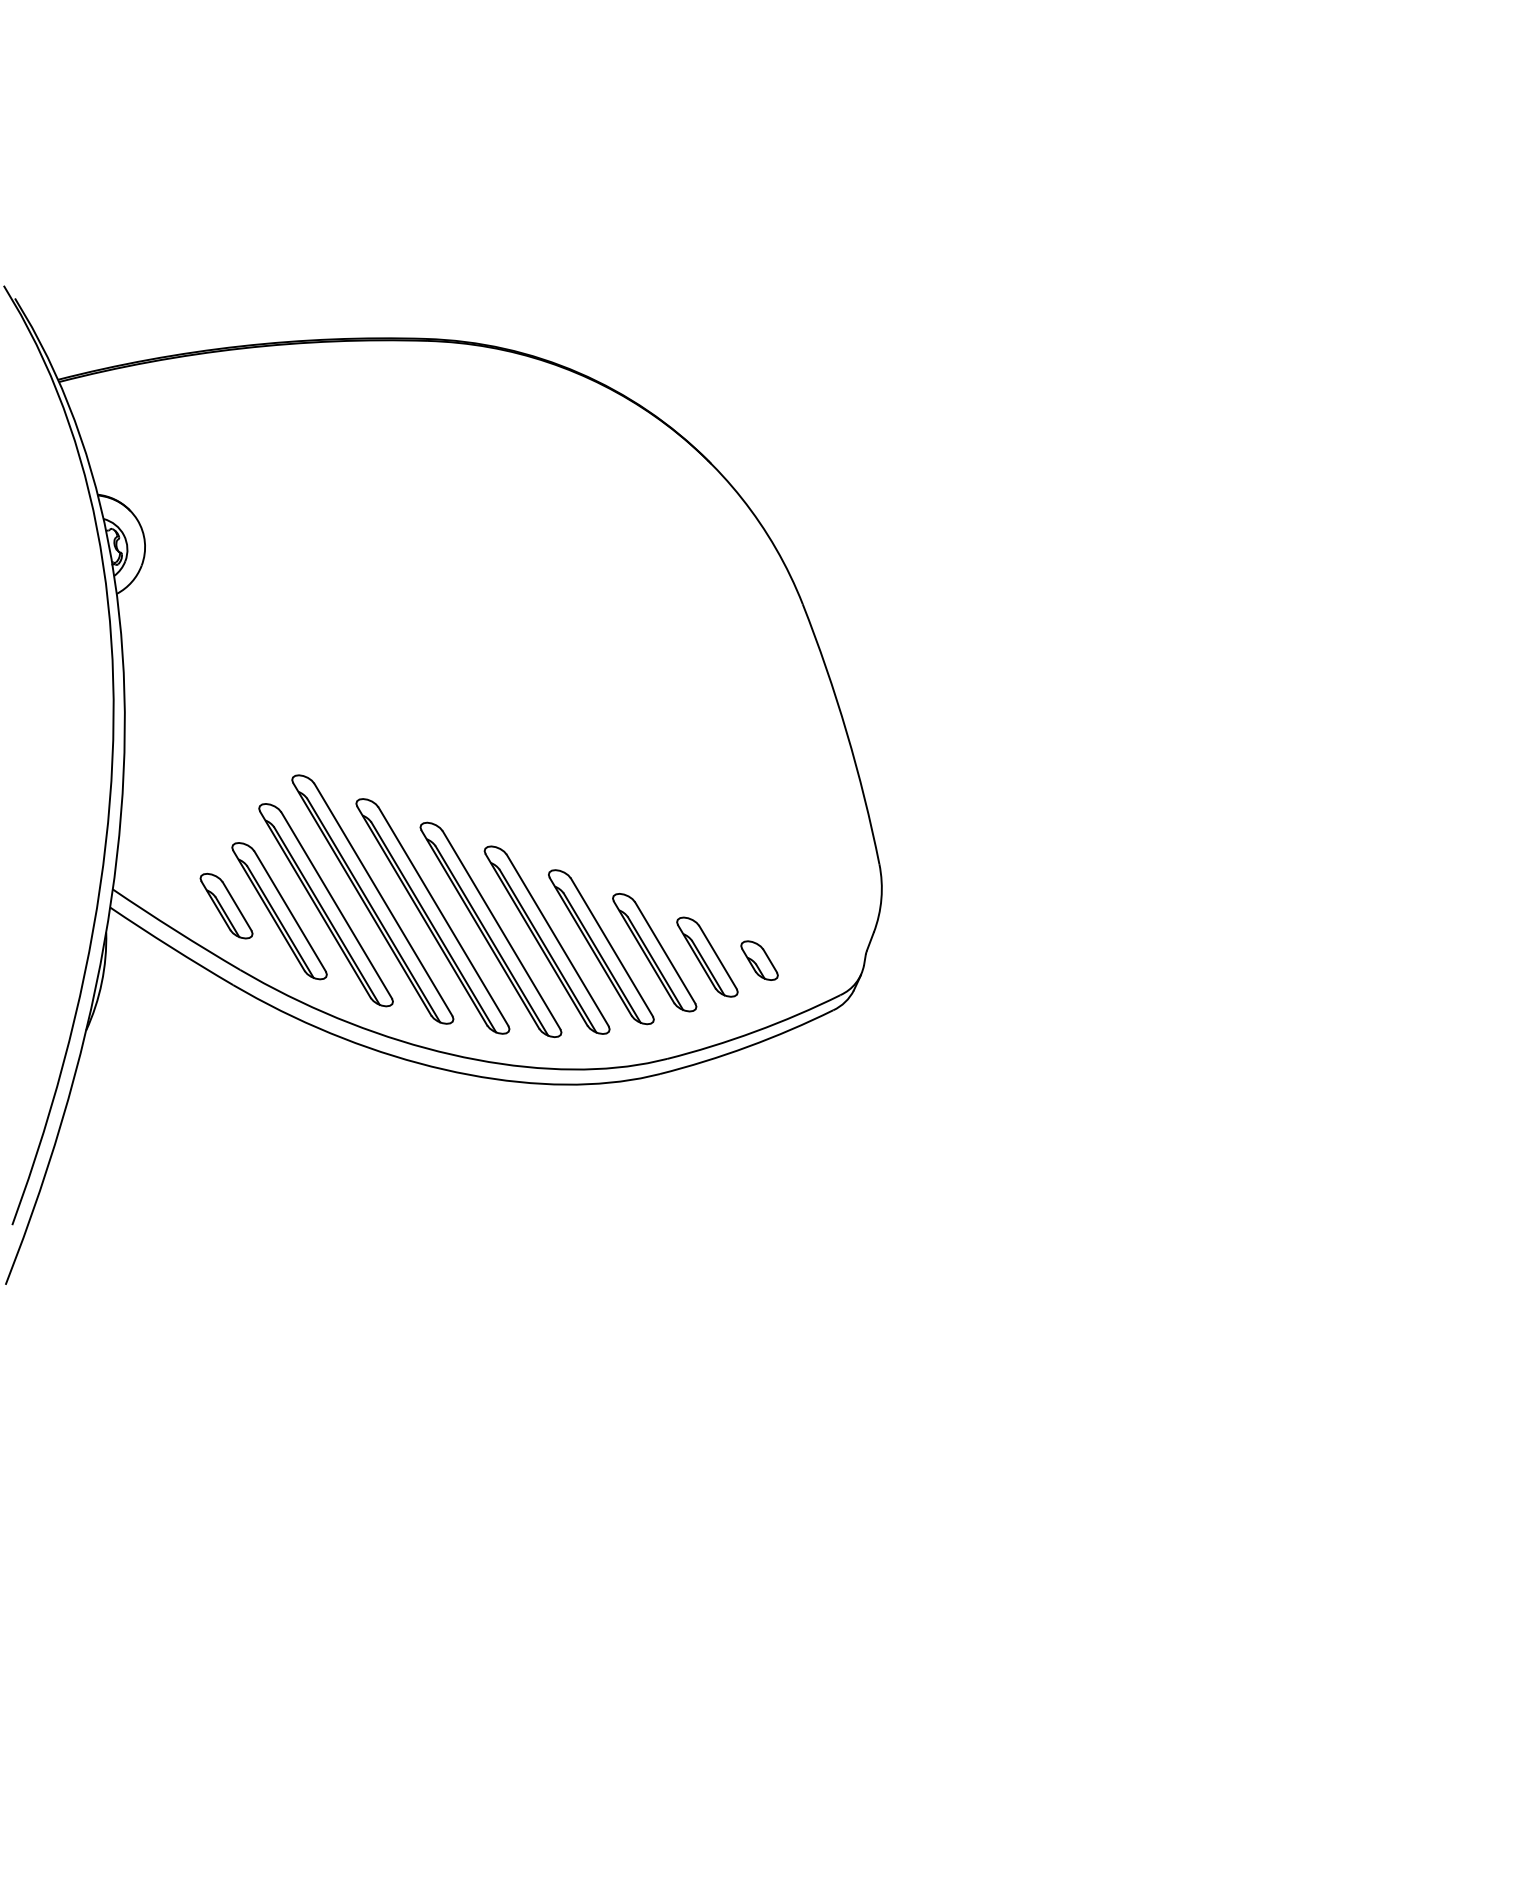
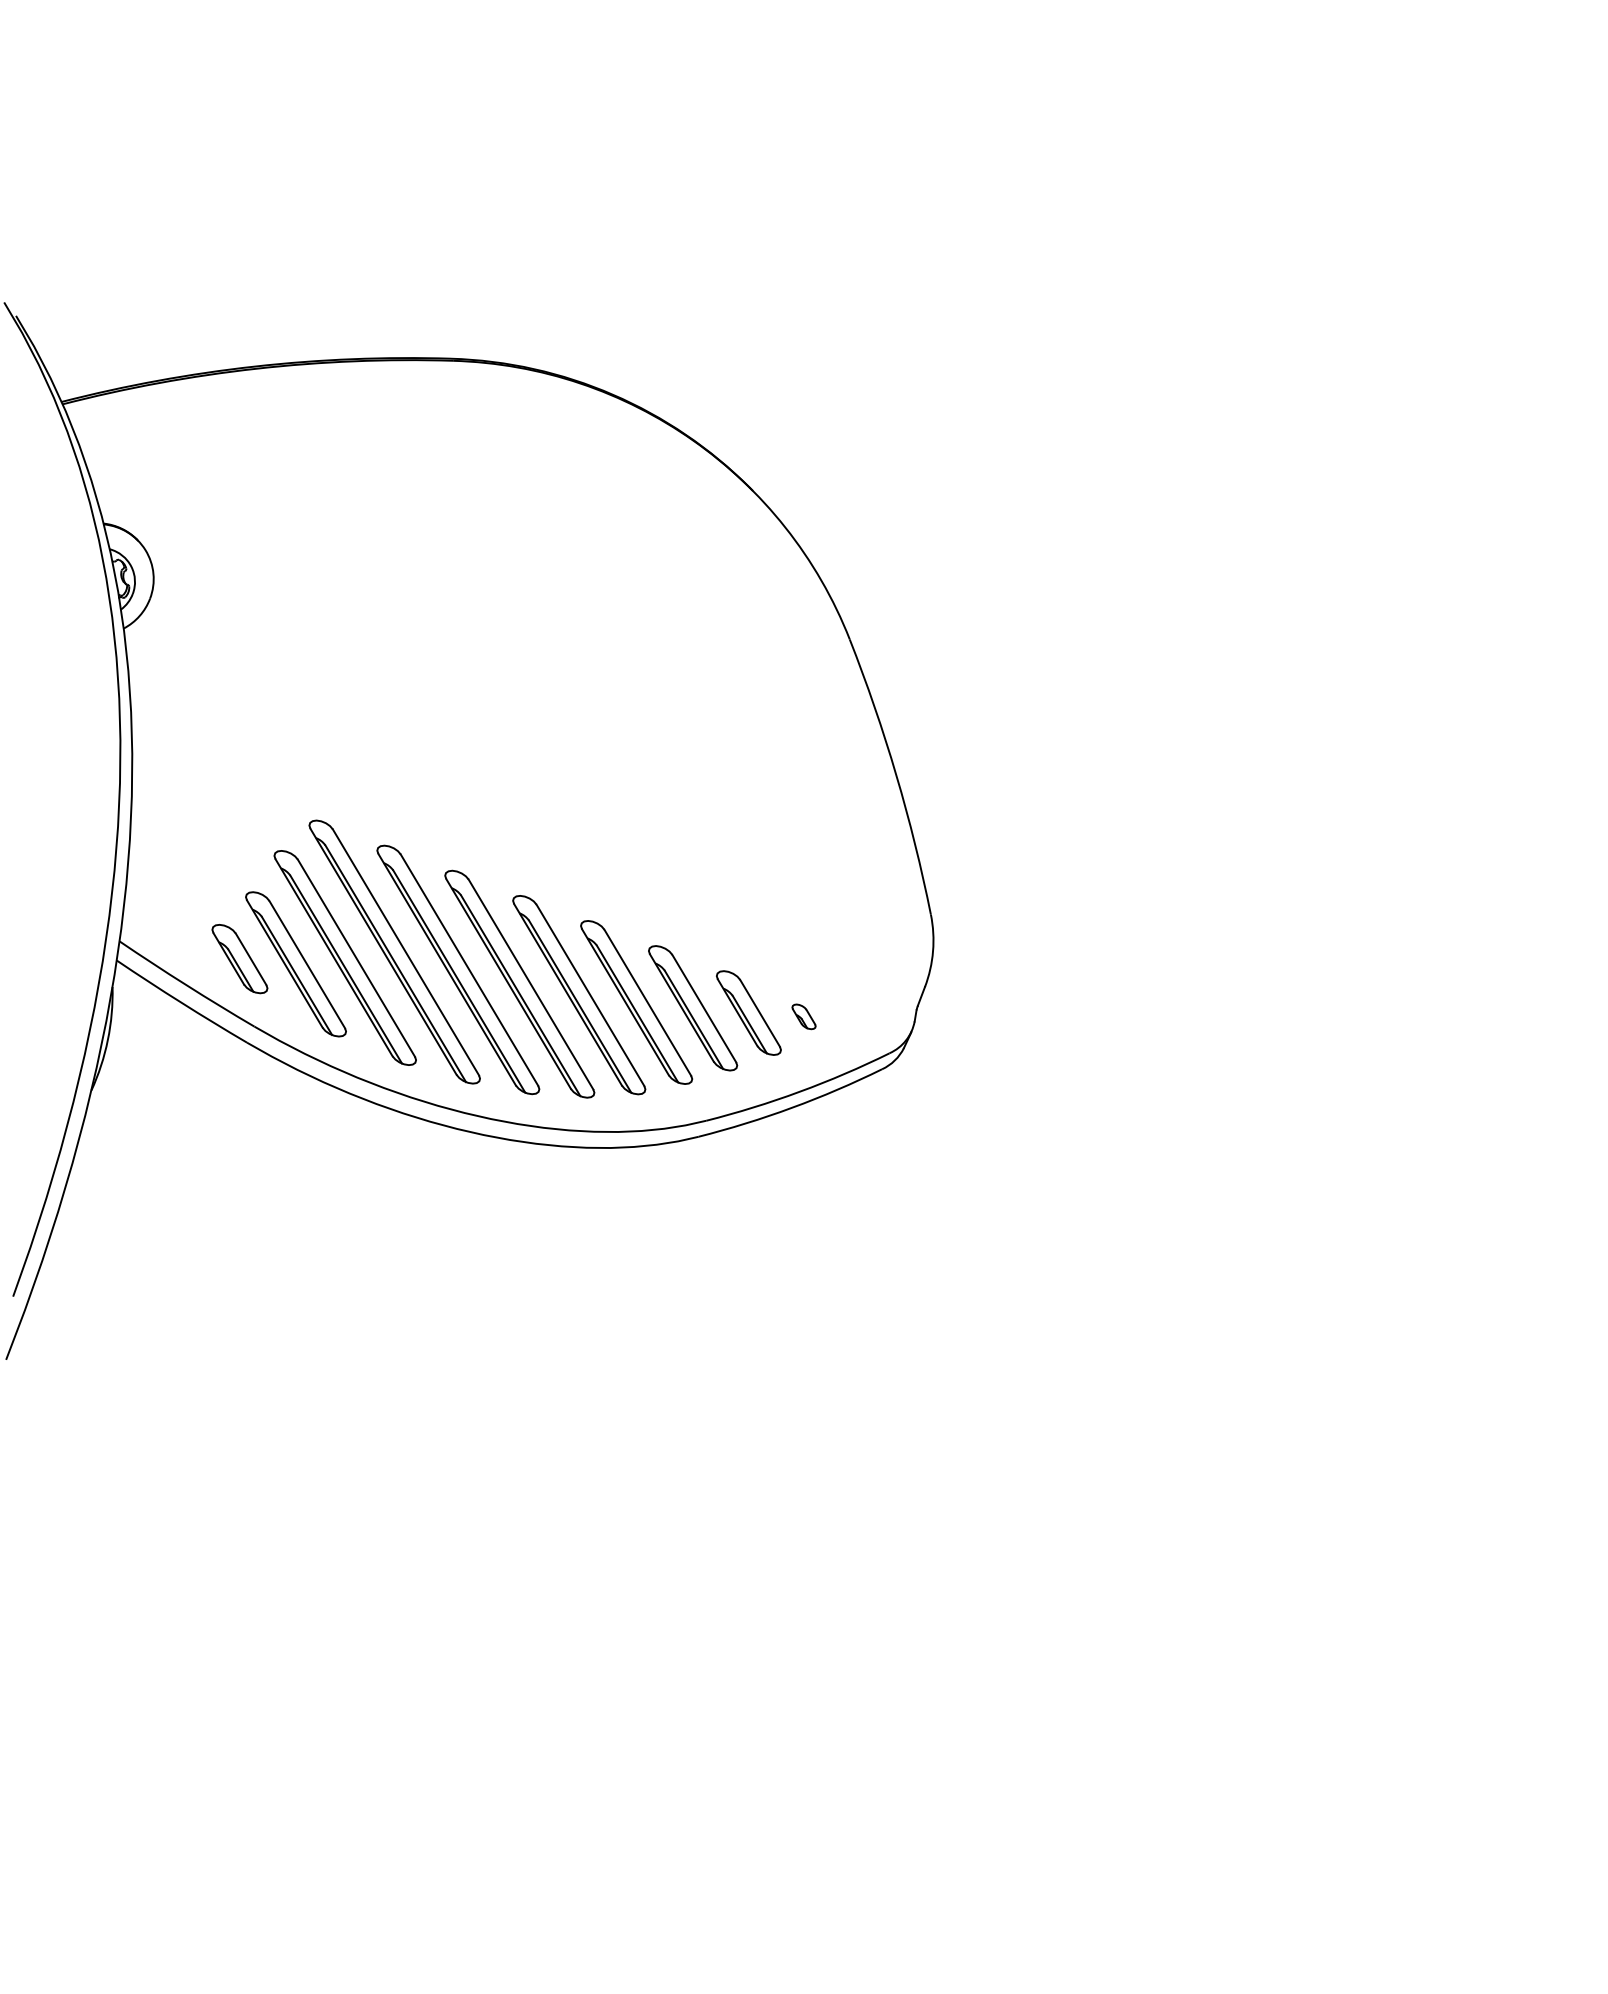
part: (759, 960) -> (803, 1016), size x0.6

